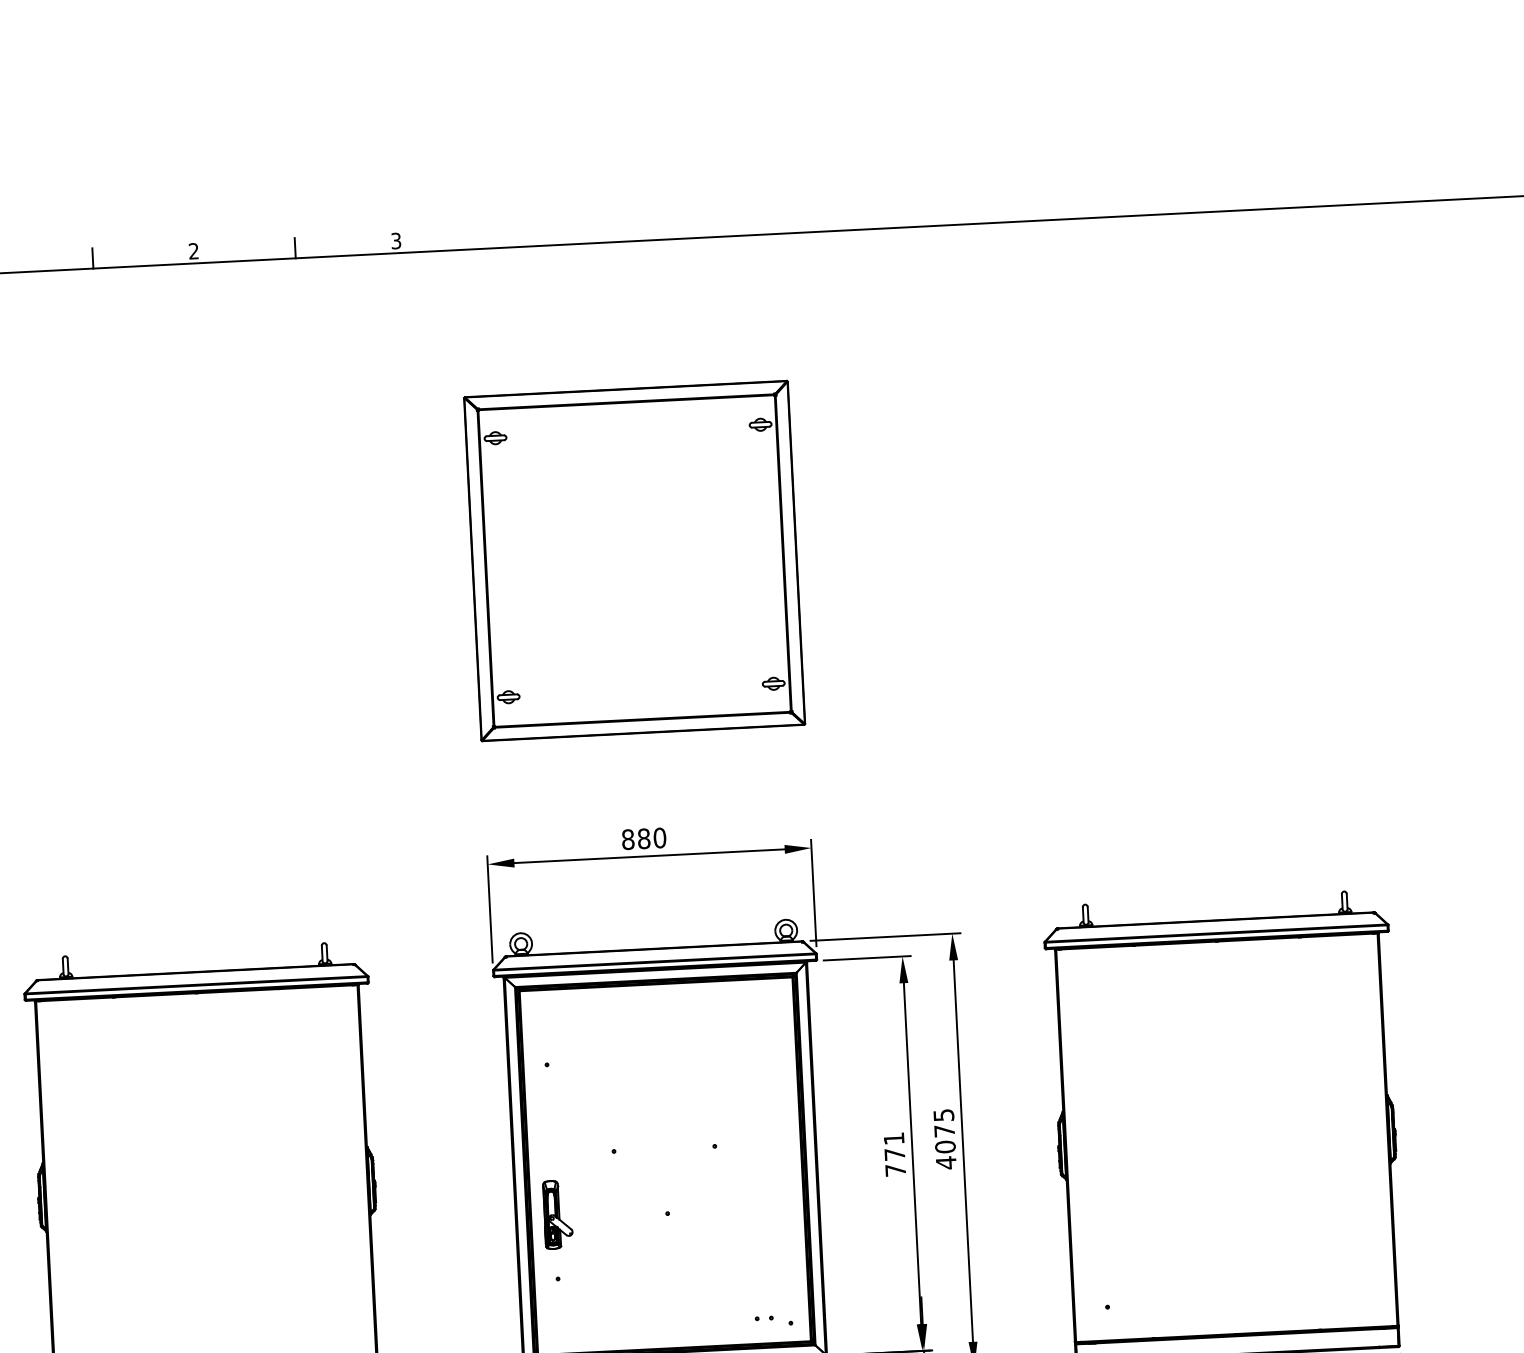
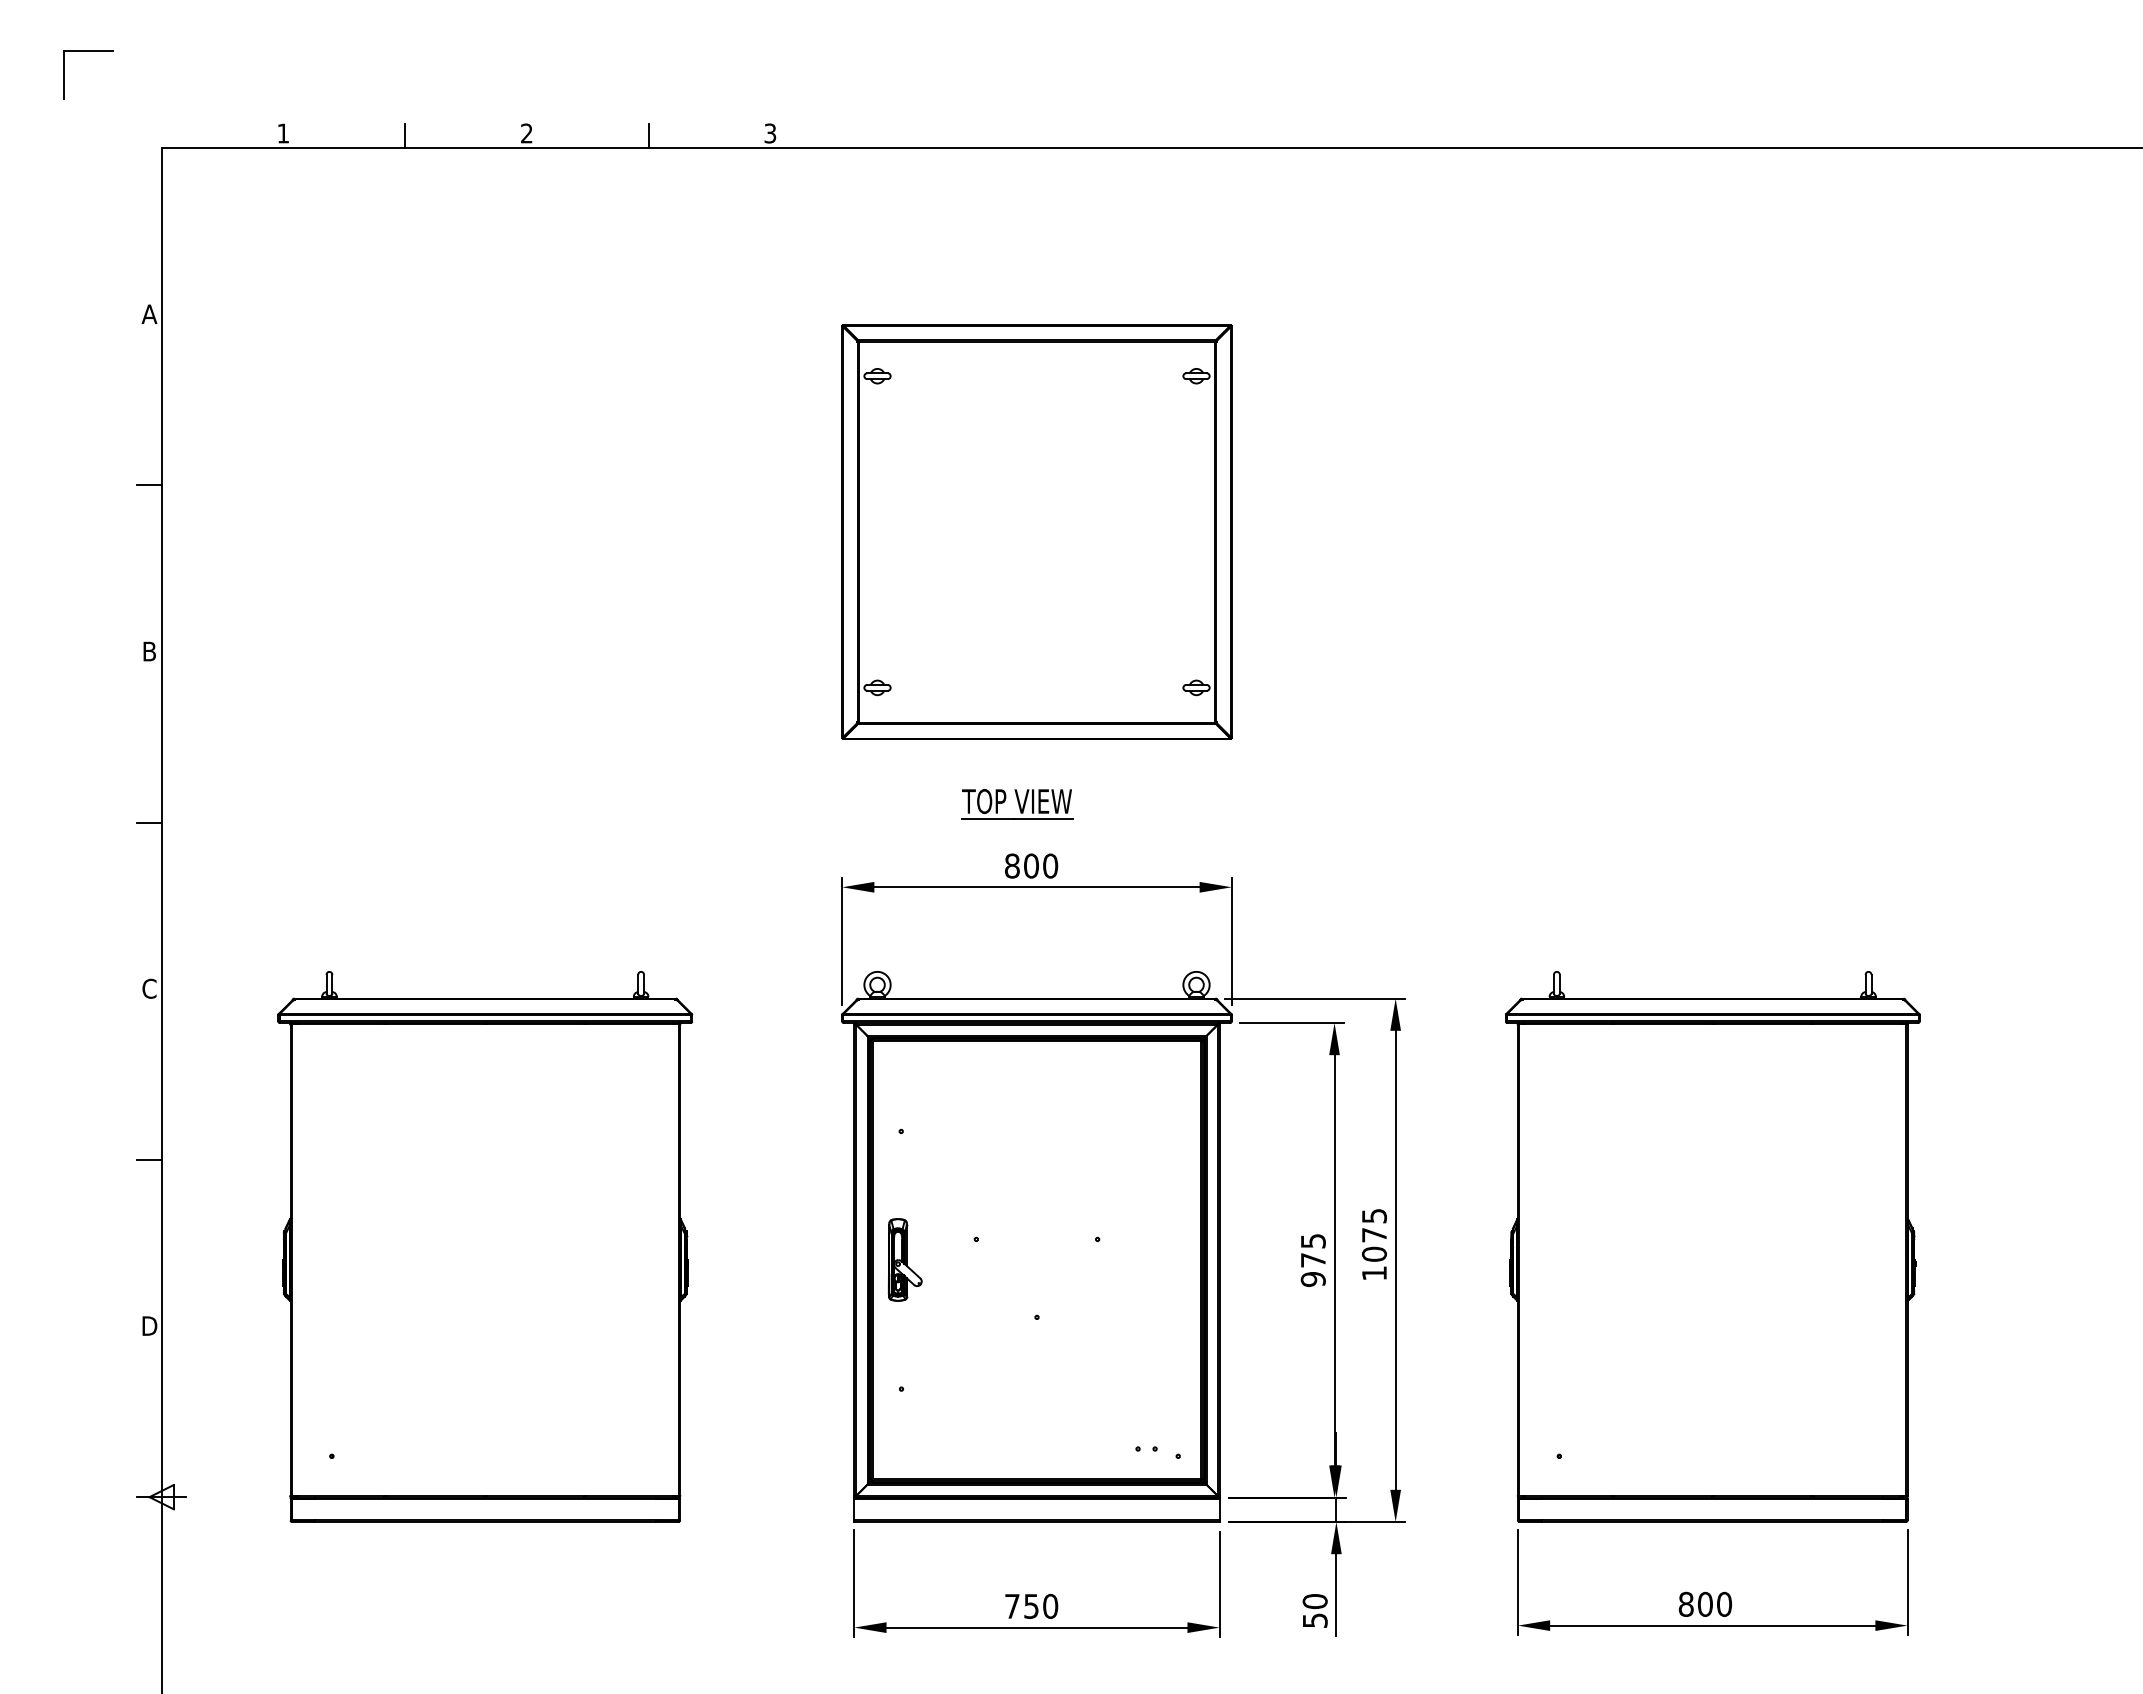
part: (629, 788) -> (1017, 804), added
text: (644, 838) -> (1031, 865), 880 -> 800
text: (894, 1154) -> (1312, 1260), 771 -> 975
text: (946, 1162) -> (1374, 1273), 4075 -> 1075
part: (557, 1214) -> (904, 1259), moved

